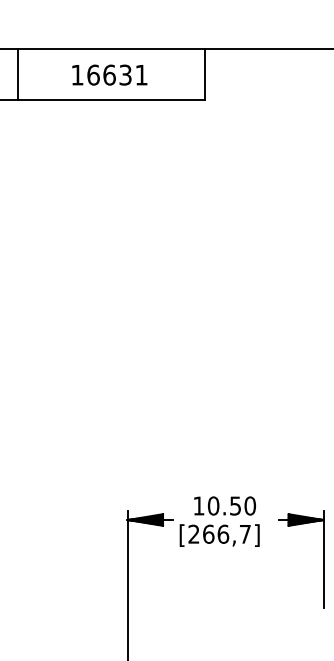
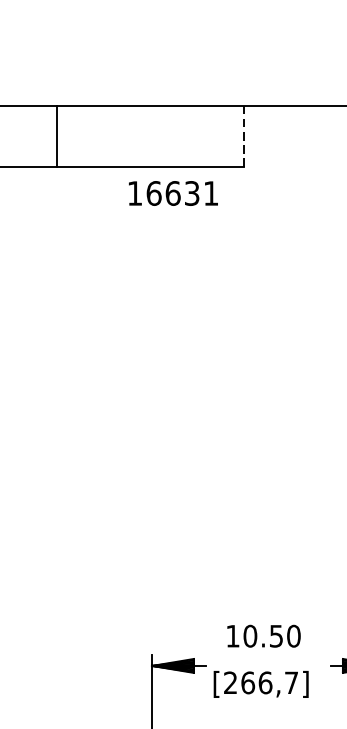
line: (18, 73) -> (56, 135), moved
text: (109, 74) -> (173, 192), moved
line: (205, 74) -> (244, 136), solid -> dashed
text: (224, 505) -> (263, 635), moved

